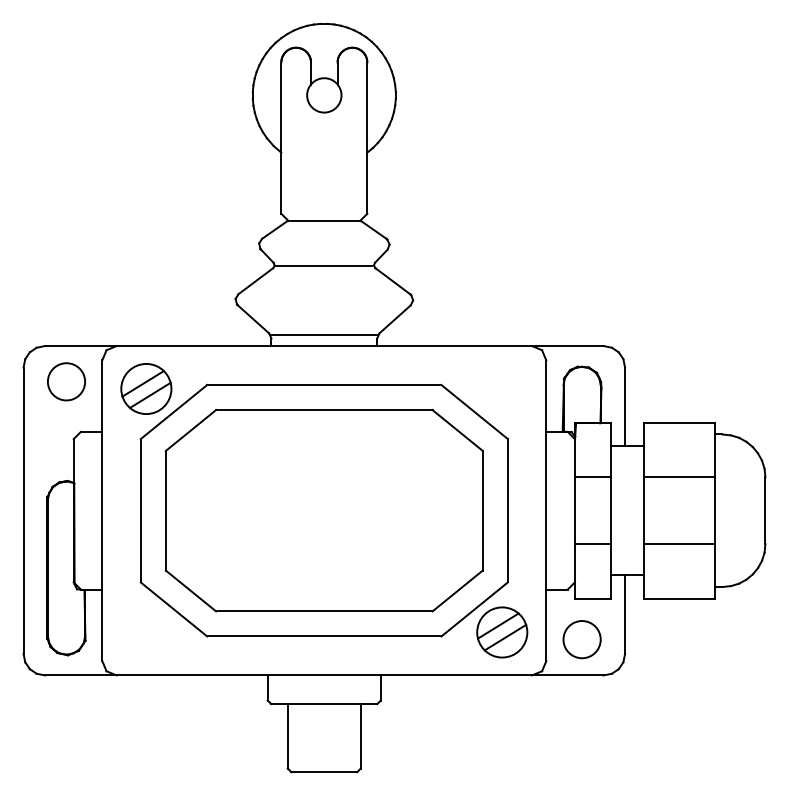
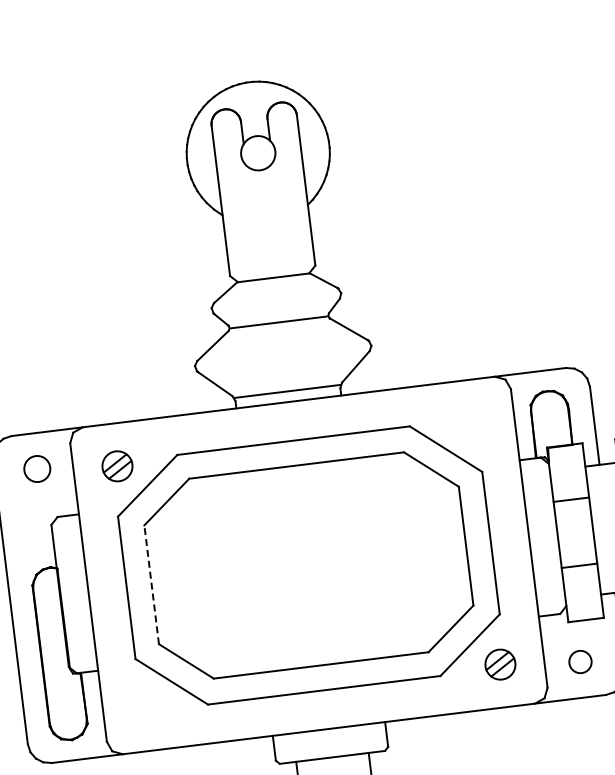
circle: (66, 381) -> (37, 468), size x0.7
part: (146, 388) -> (117, 465), size x0.6
line: (165, 510) -> (151, 584), solid -> dashed
part: (502, 632) -> (500, 664), size x0.6
circle: (581, 639) -> (579, 661), size x0.6

